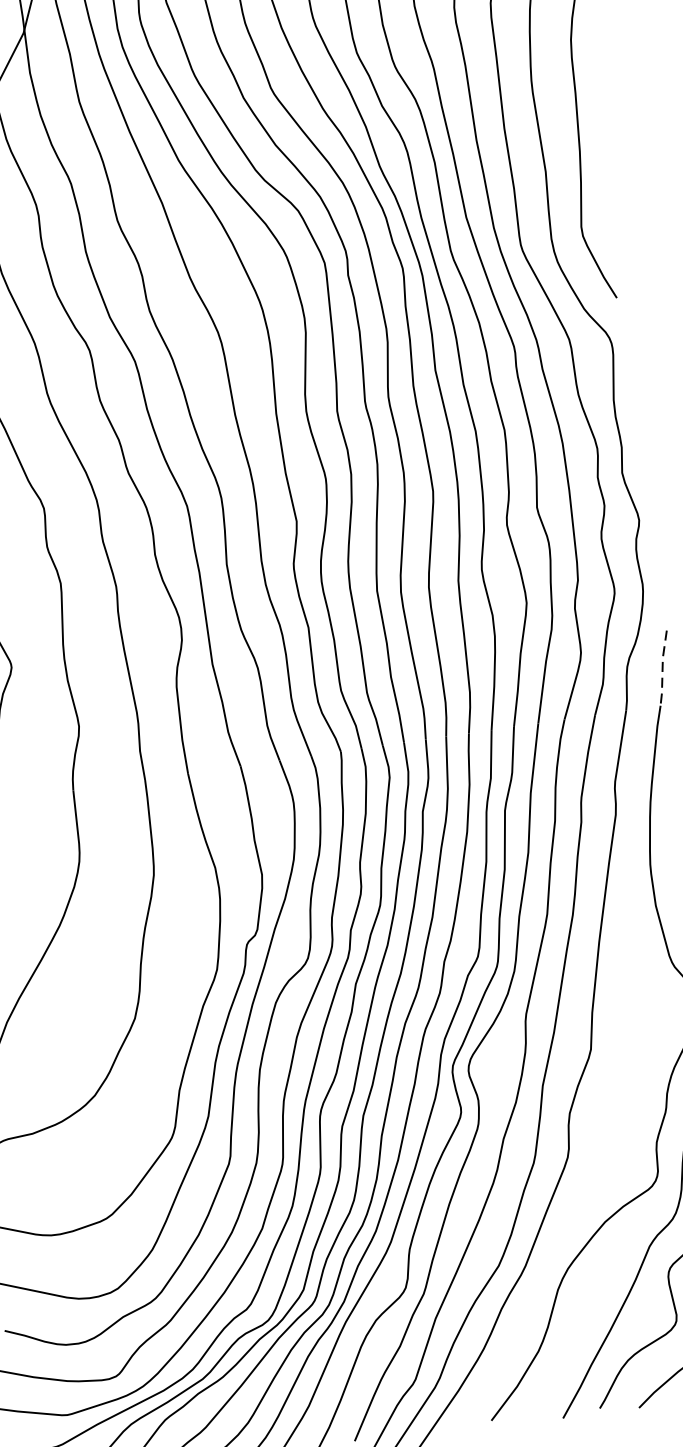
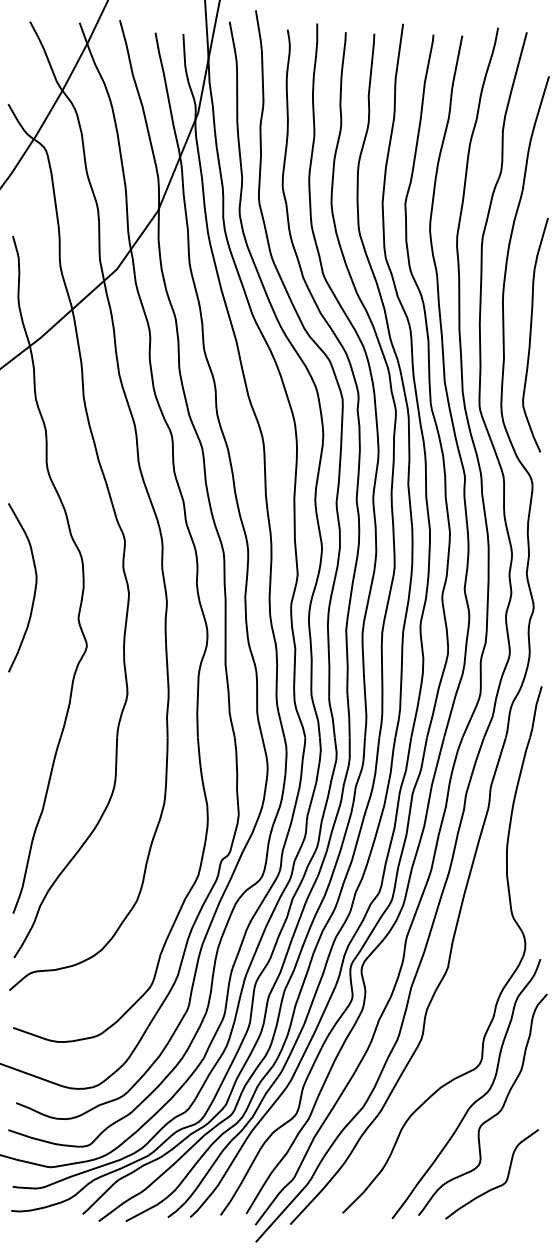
line: (662, 667) -> (535, 711), dashed -> solid

